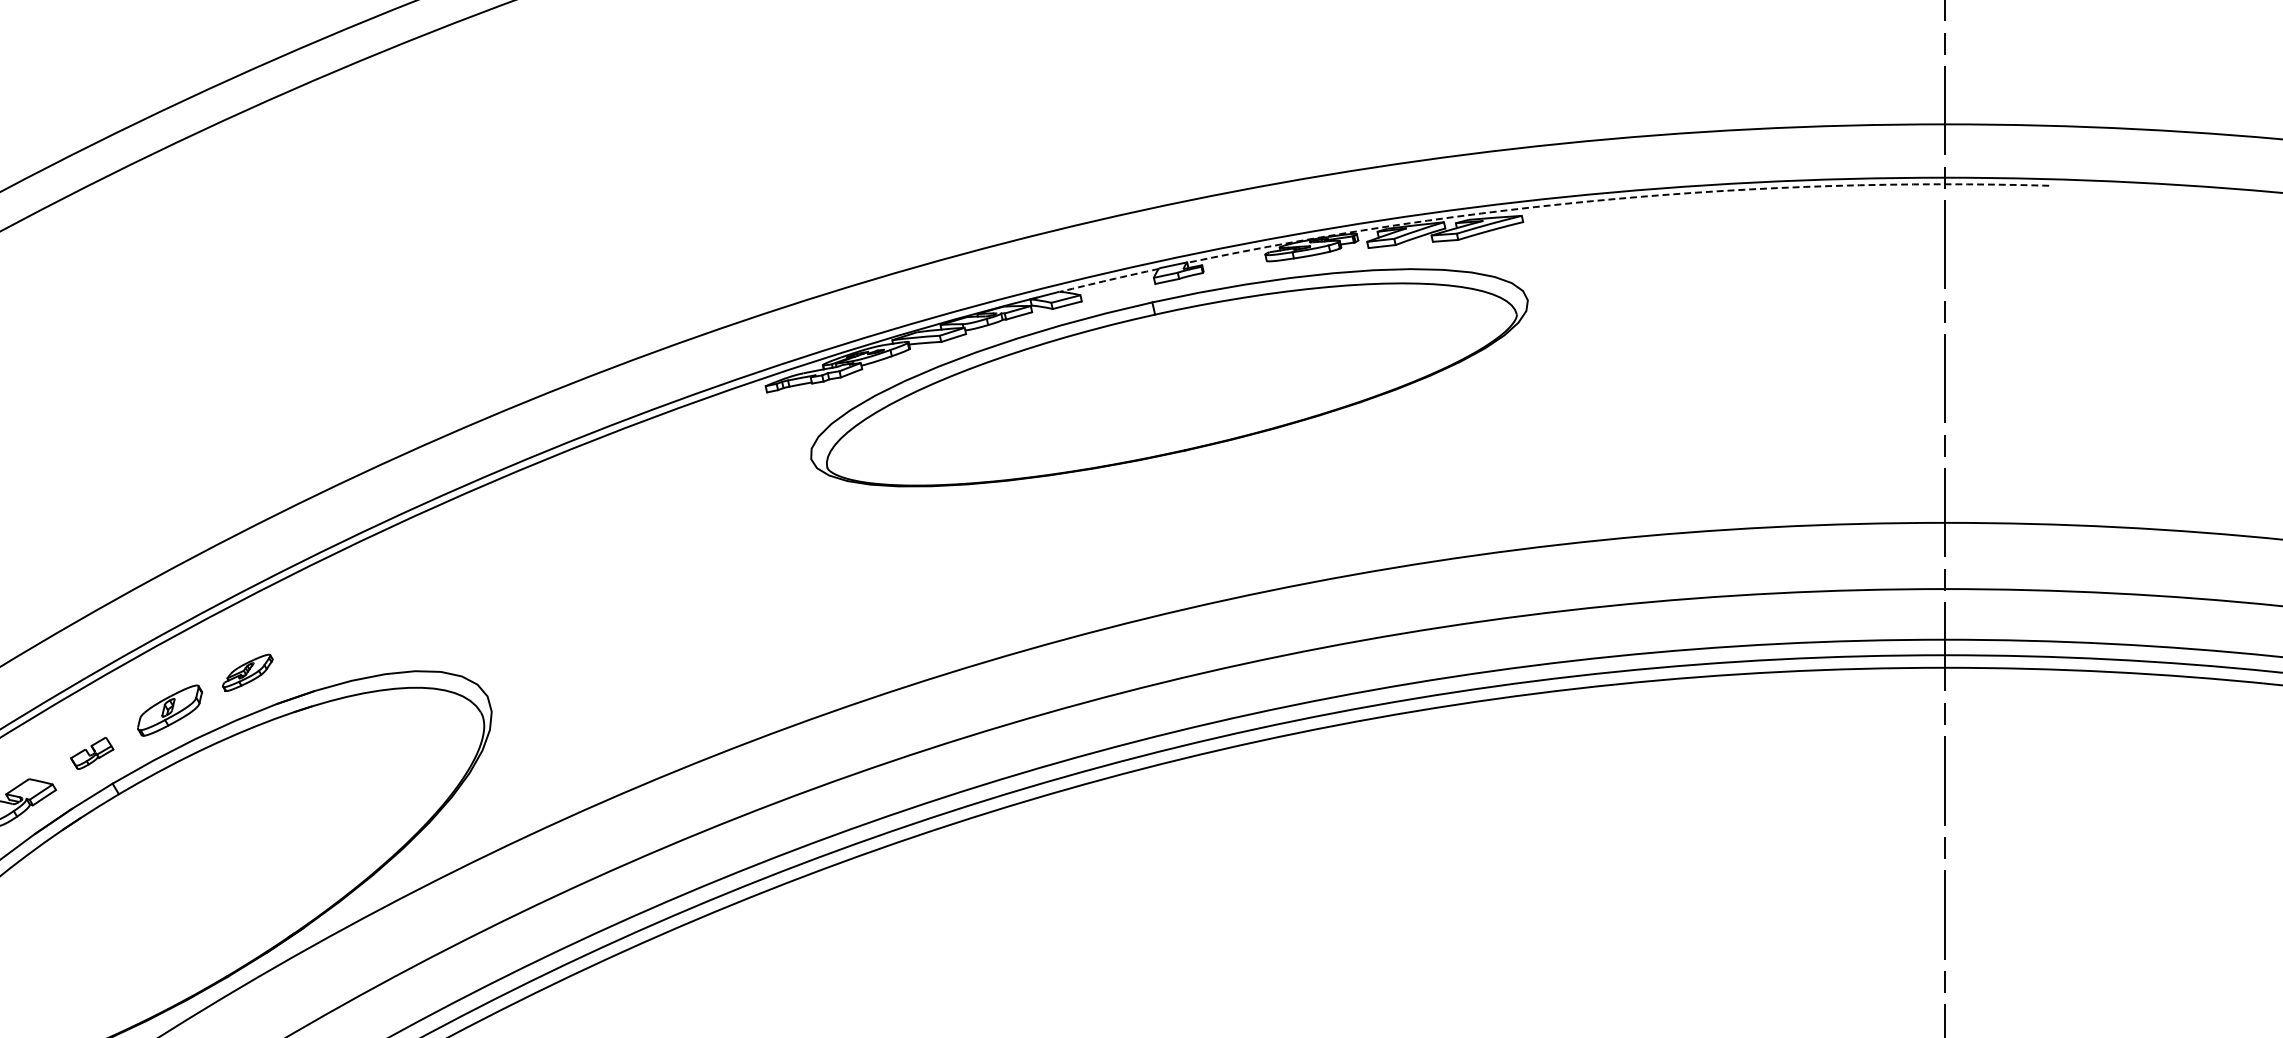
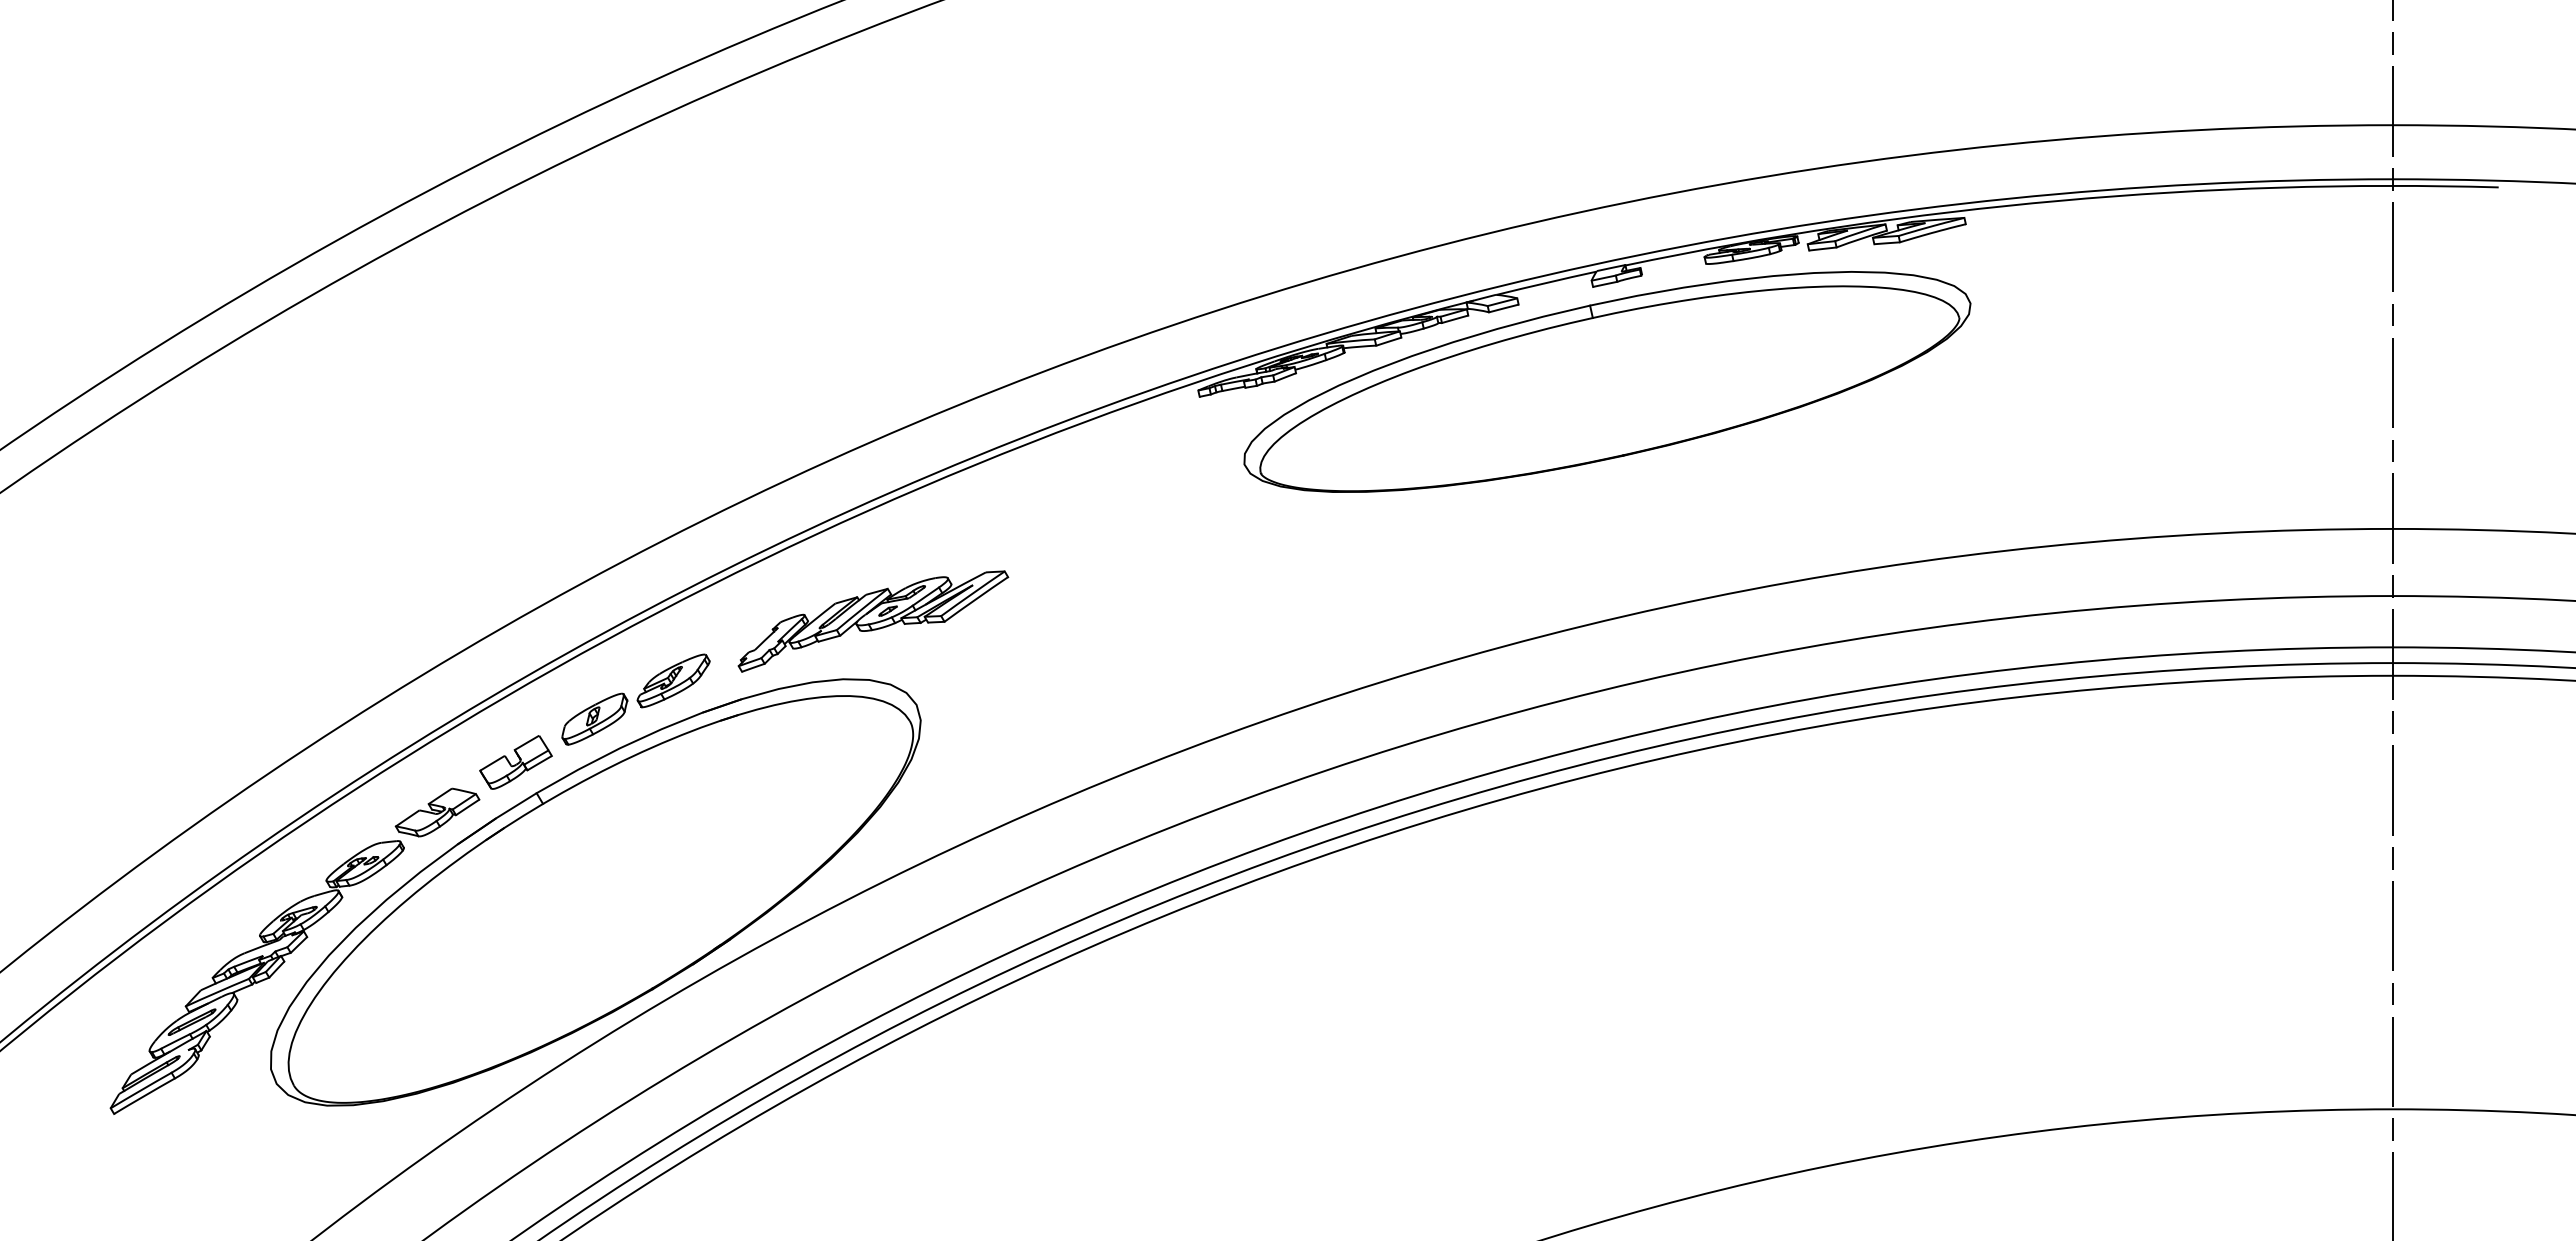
arc: (1615, 198) -> (2059, 200), dashed -> solid
arc: (1109, 279) -> (1546, 282), dashed -> solid
part: (445, 614) -> (873, 621), added
part: (247, 672) -> (673, 680), size x1.43
part: (91, 753) -> (515, 762), size x1.67

